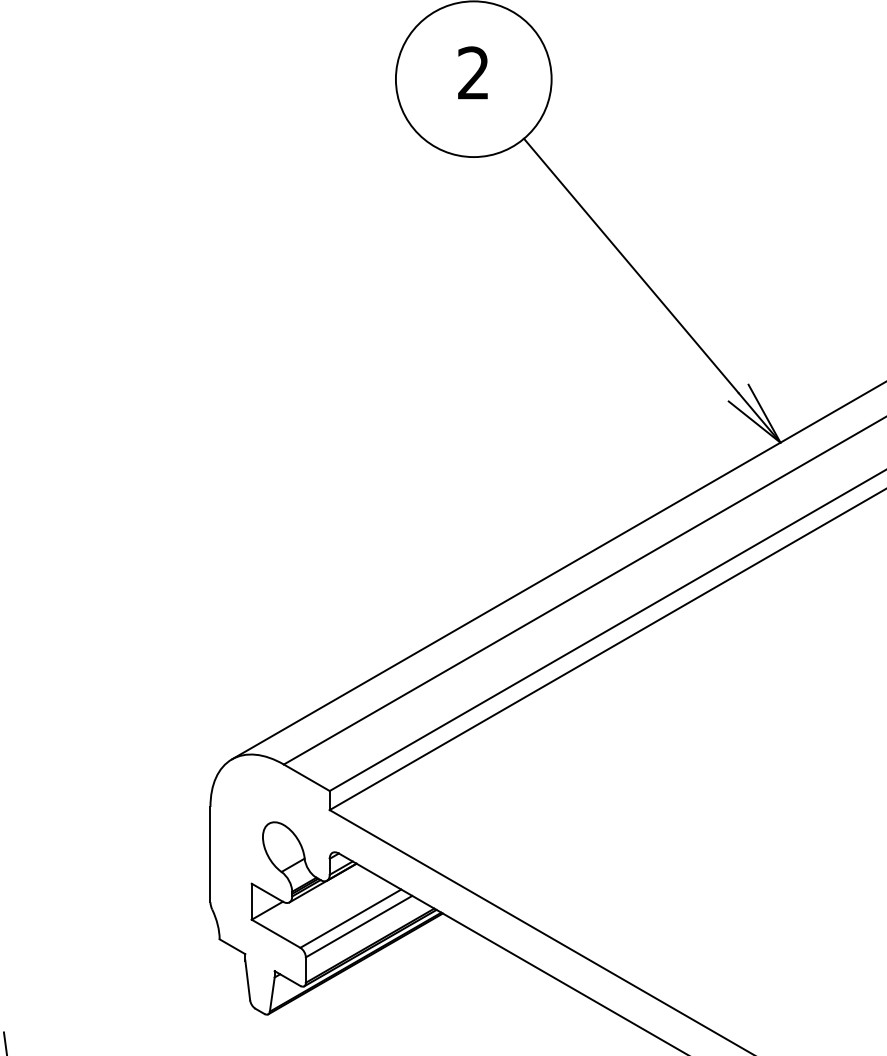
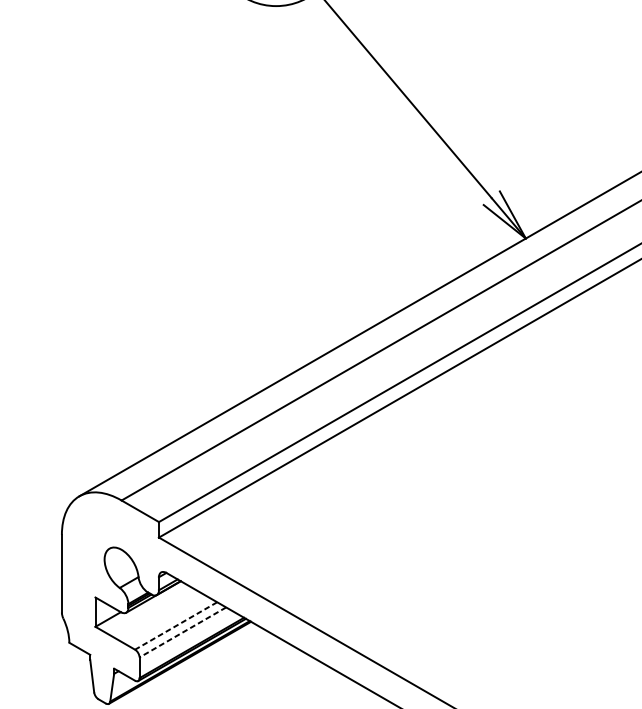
line: (350, 918) -> (175, 625), solid -> dashed
line: (358, 926) -> (182, 632), solid -> dashed

